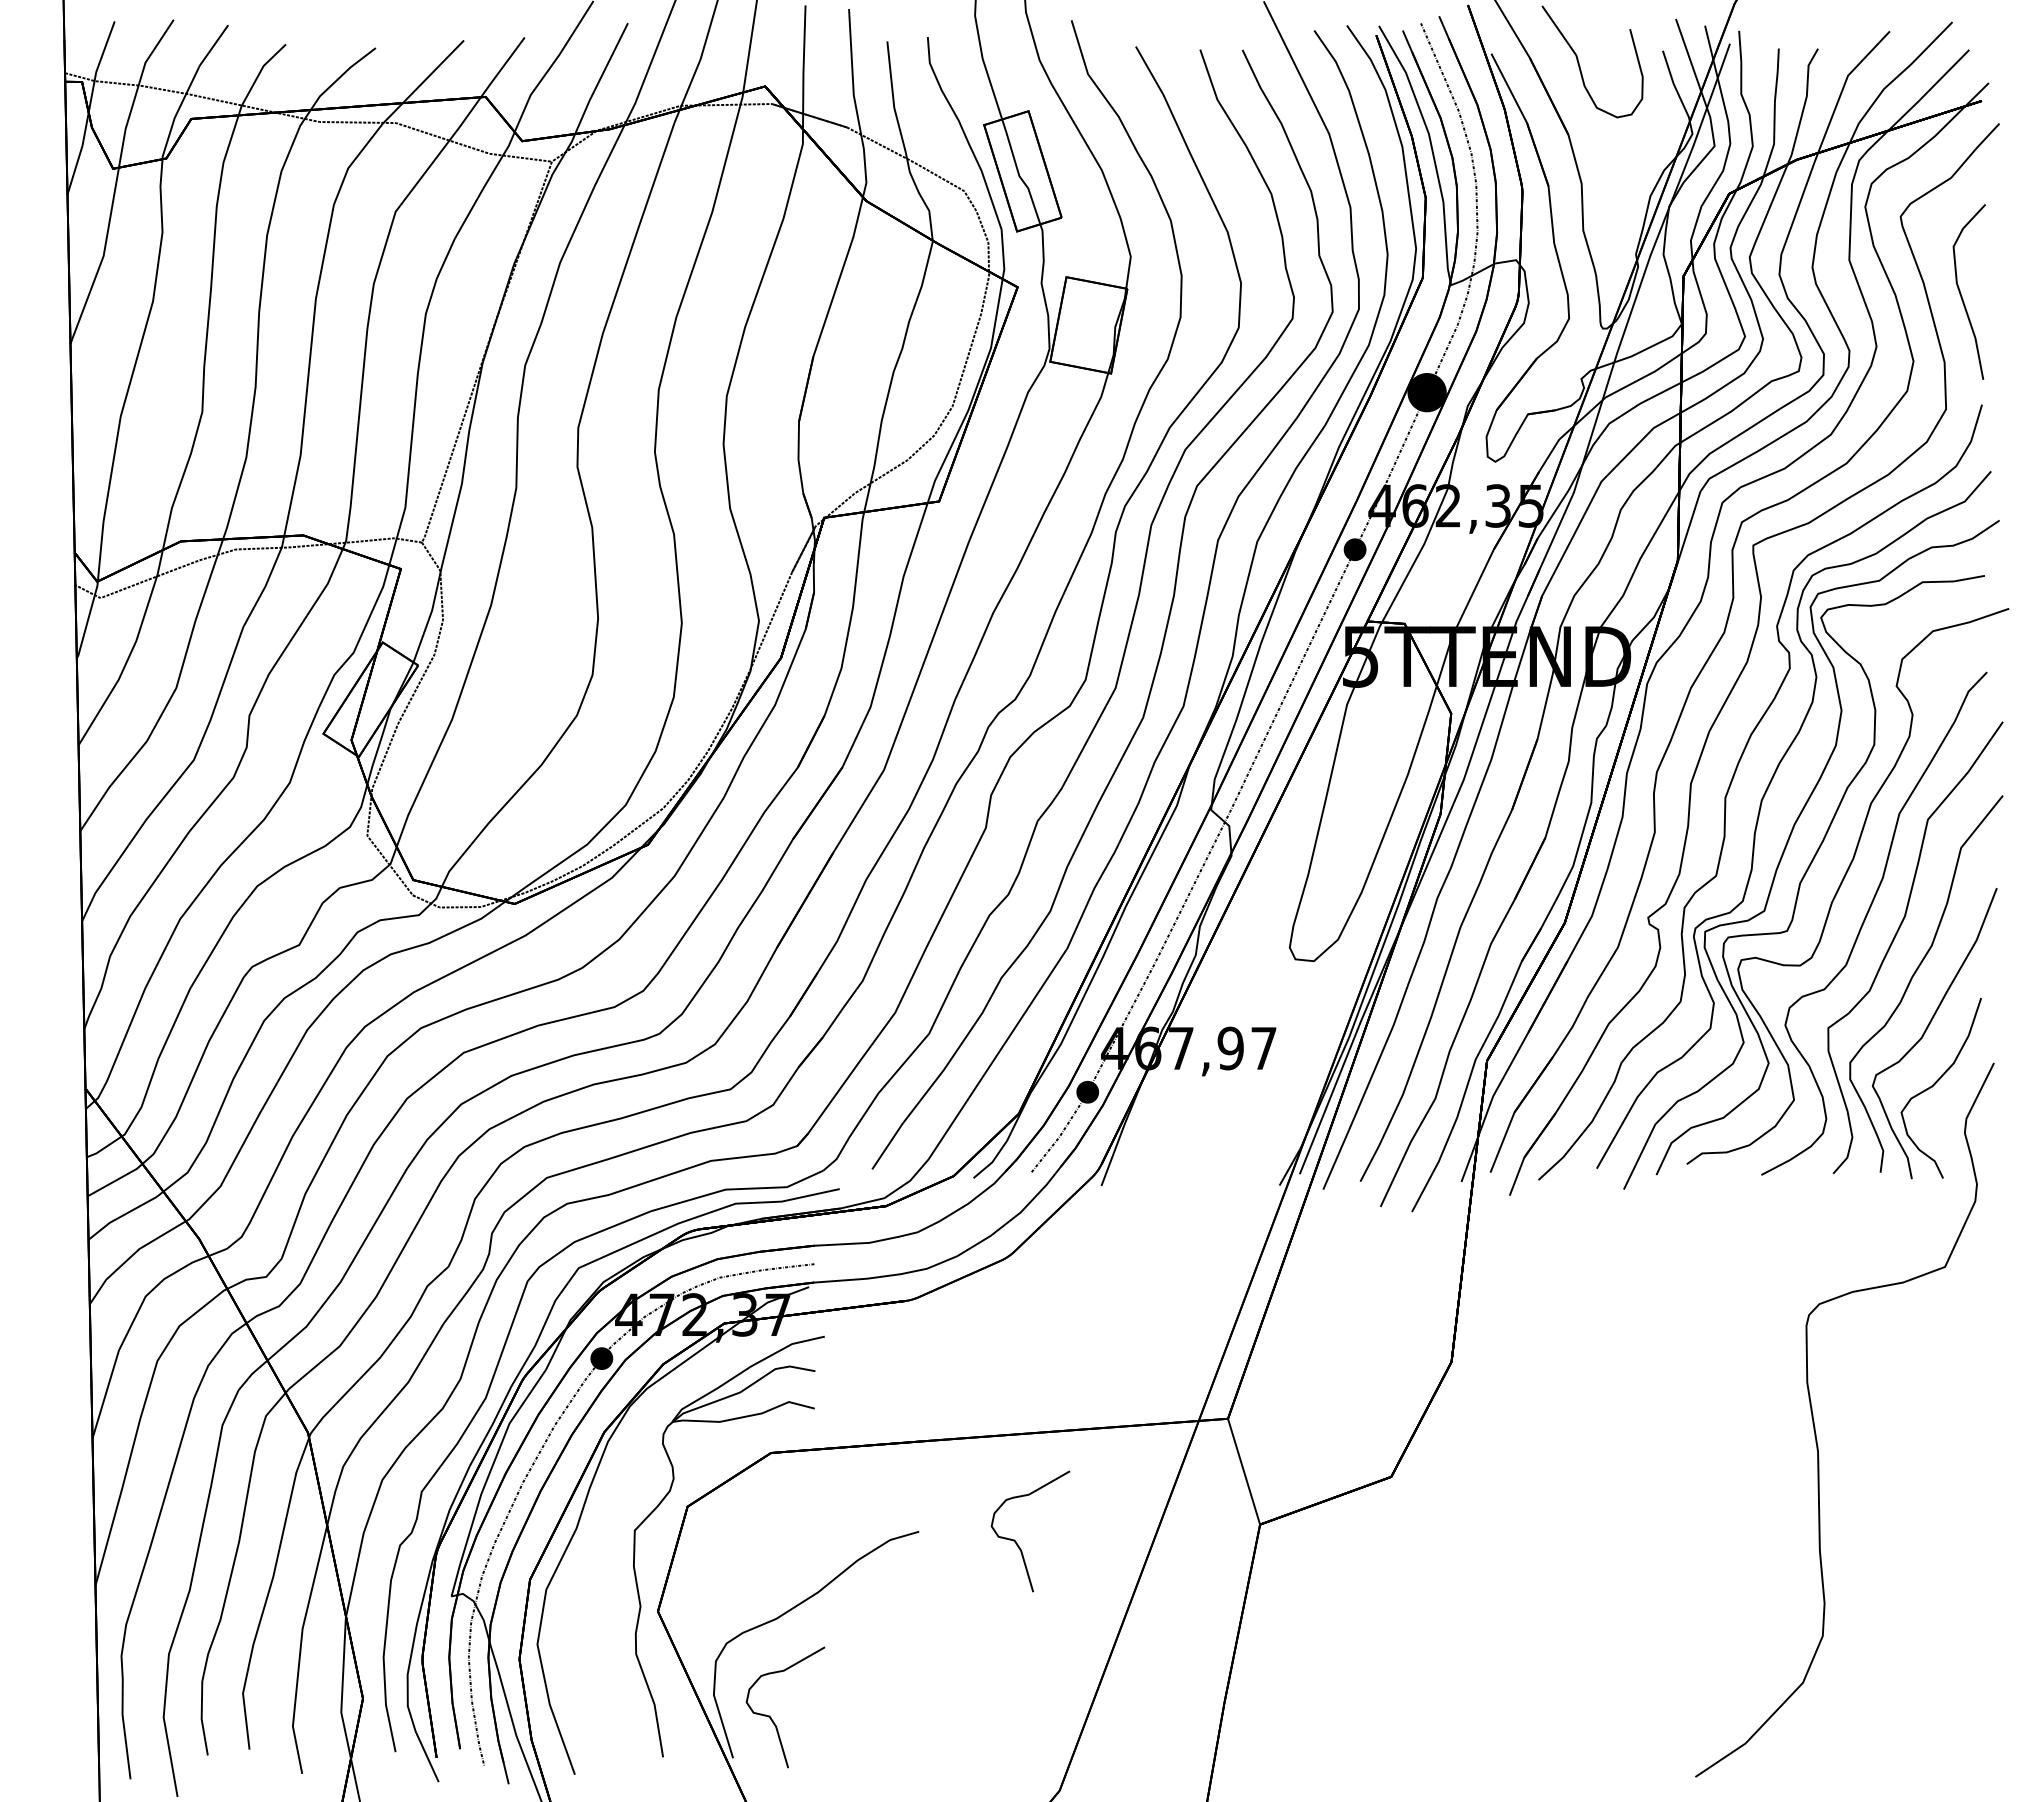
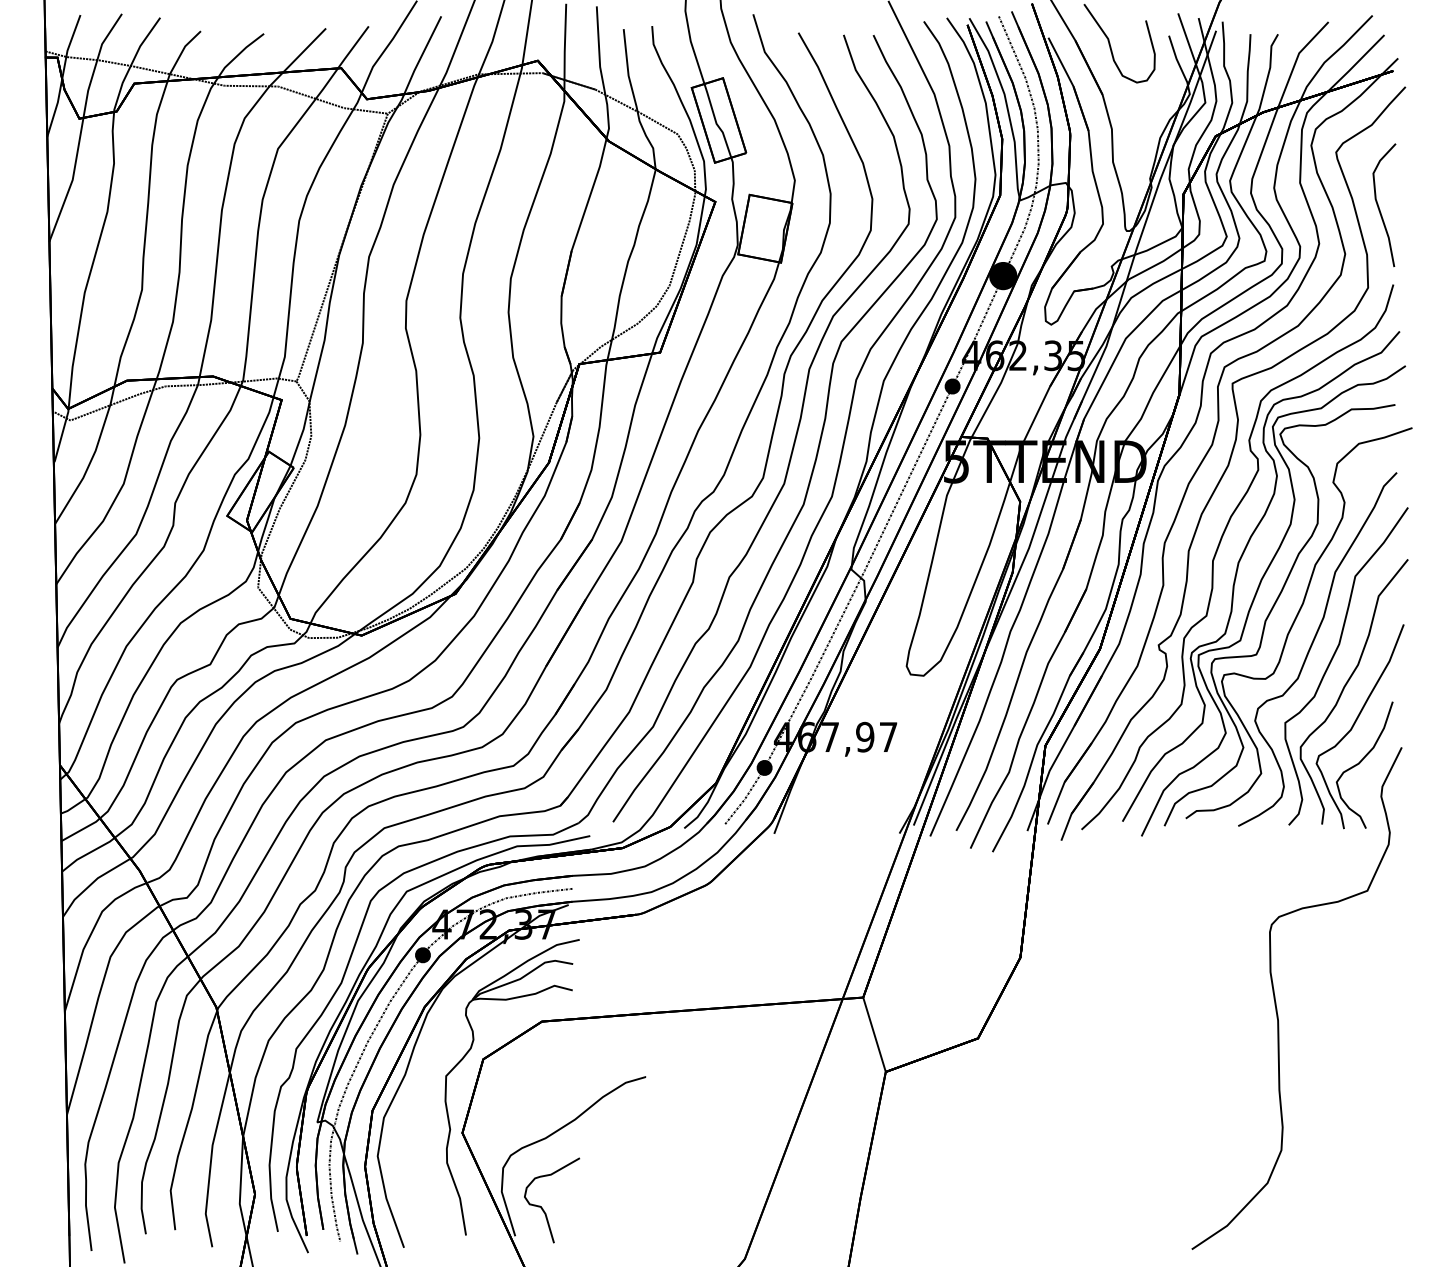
curve: (1016, 1541) -> (714, 1083), removed

